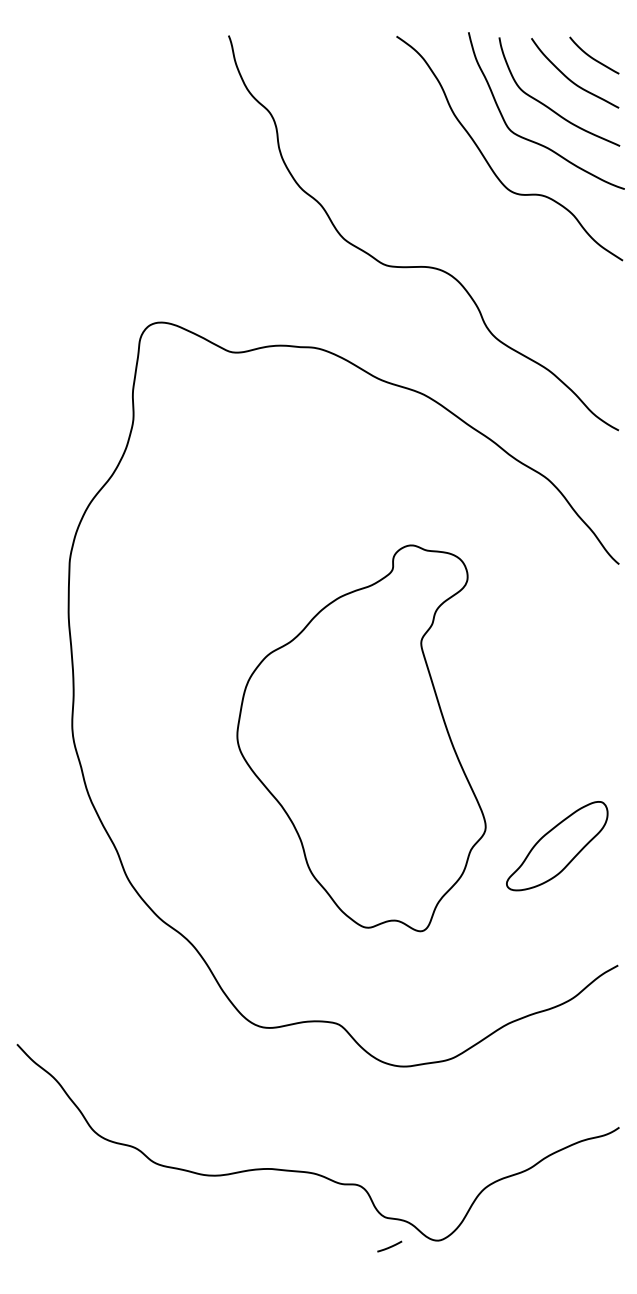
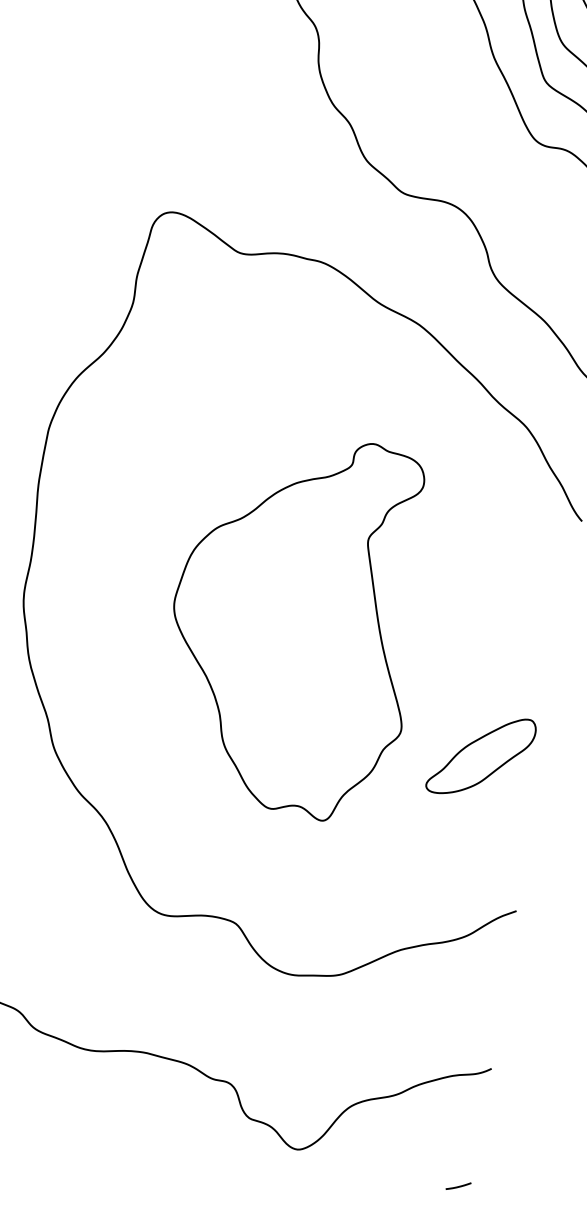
part: (361, 738) -> (294, 623), moved
part: (557, 846) -> (481, 756), moved
line: (389, 1246) -> (458, 1186), moved

